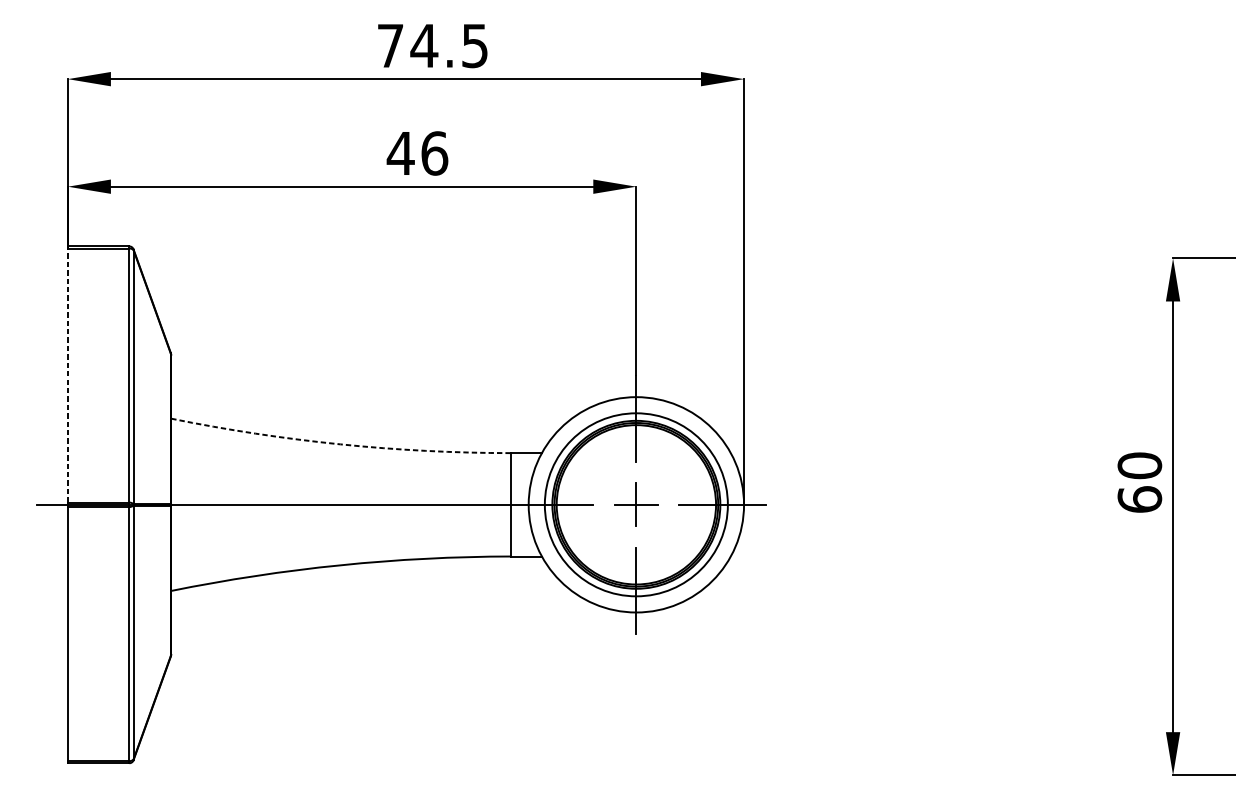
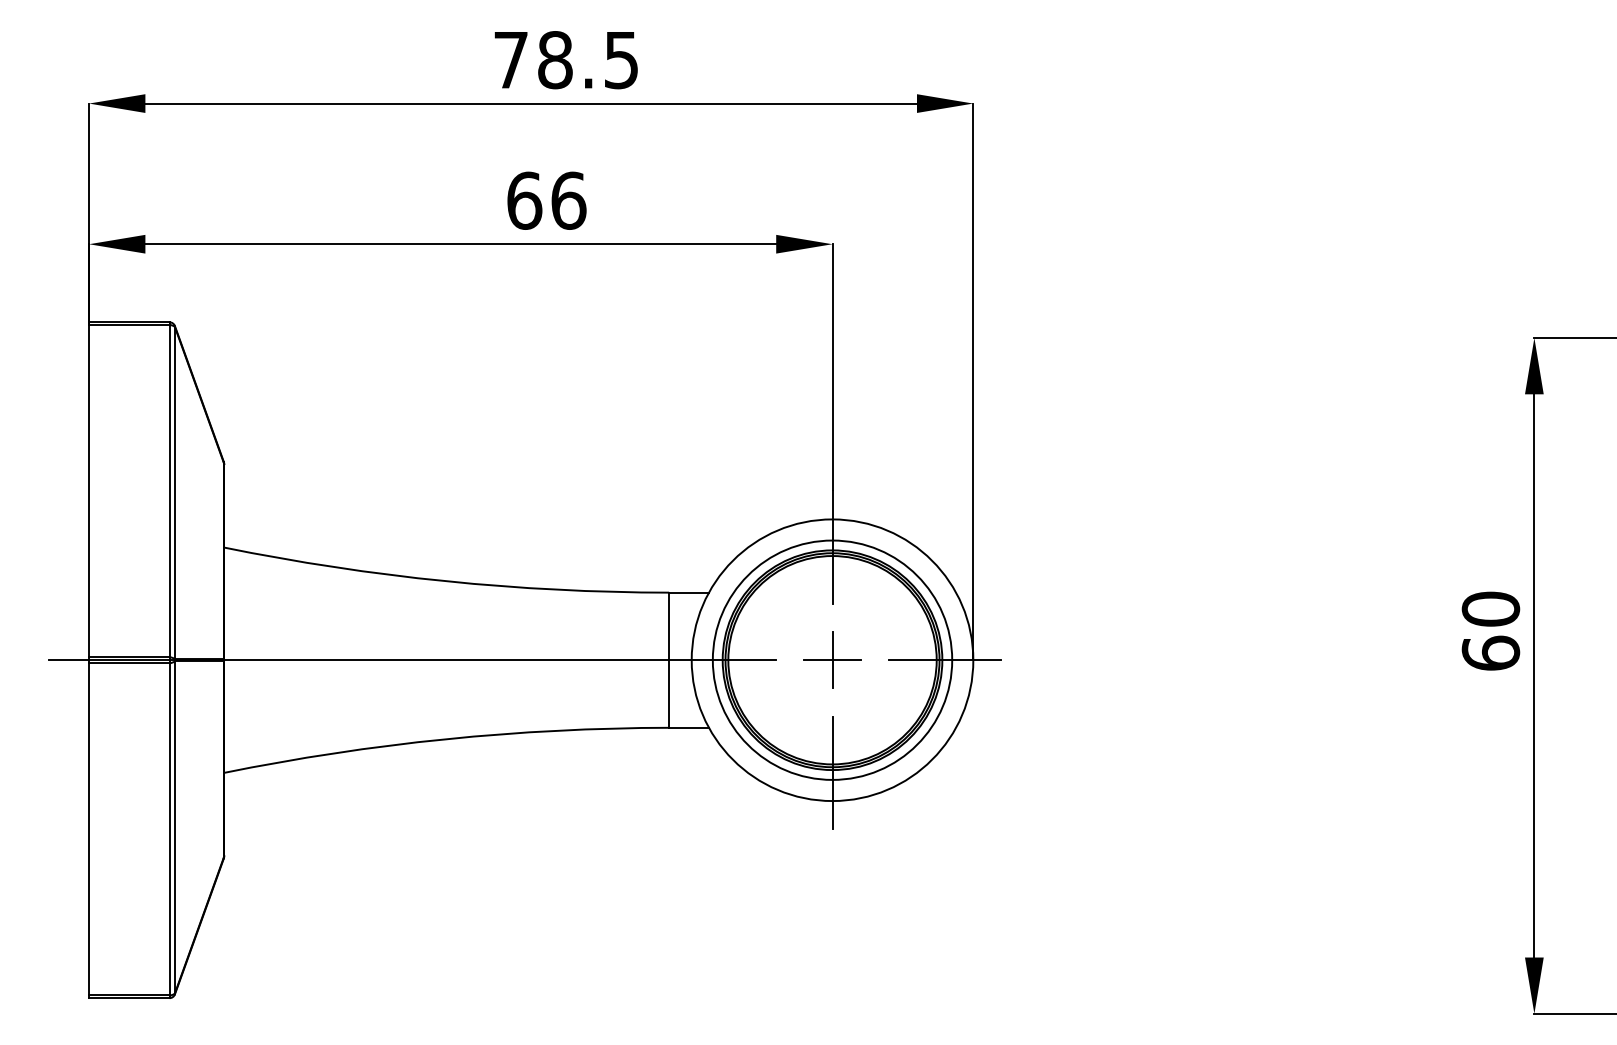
text: (423, 46) -> (554, 60), 74.5 -> 78.5
text: (400, 153) -> (524, 200), 46 -> 66
line: (68, 375) -> (89, 490), dashed -> solid
arc: (340, 444) -> (445, 581), dashed -> solid

